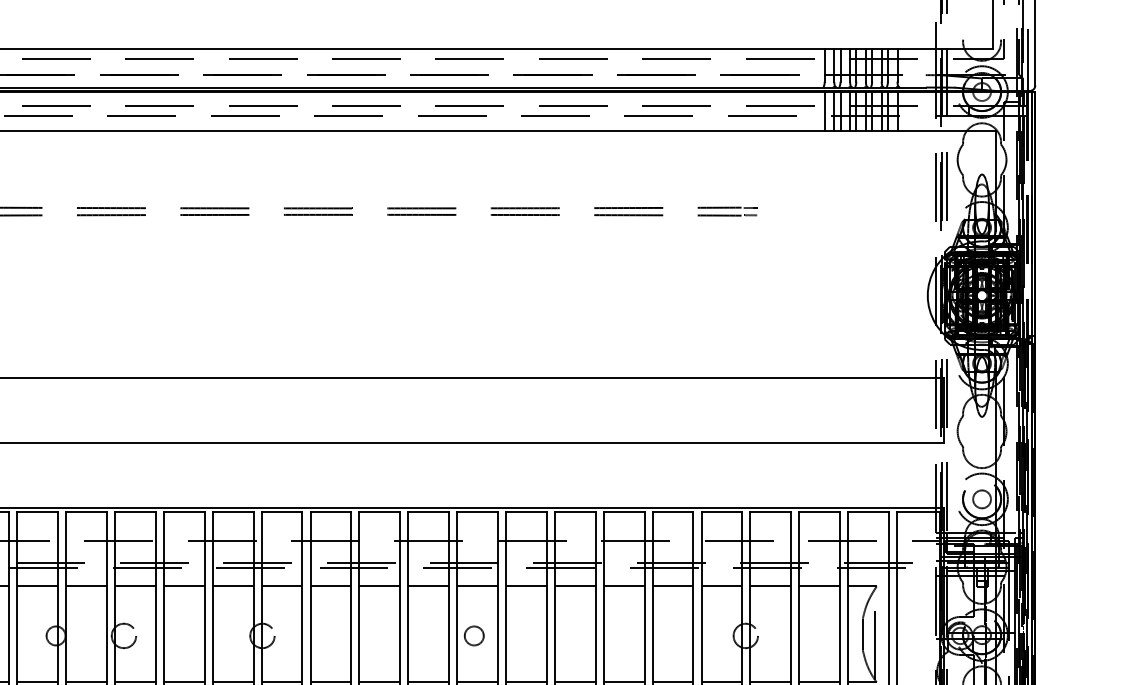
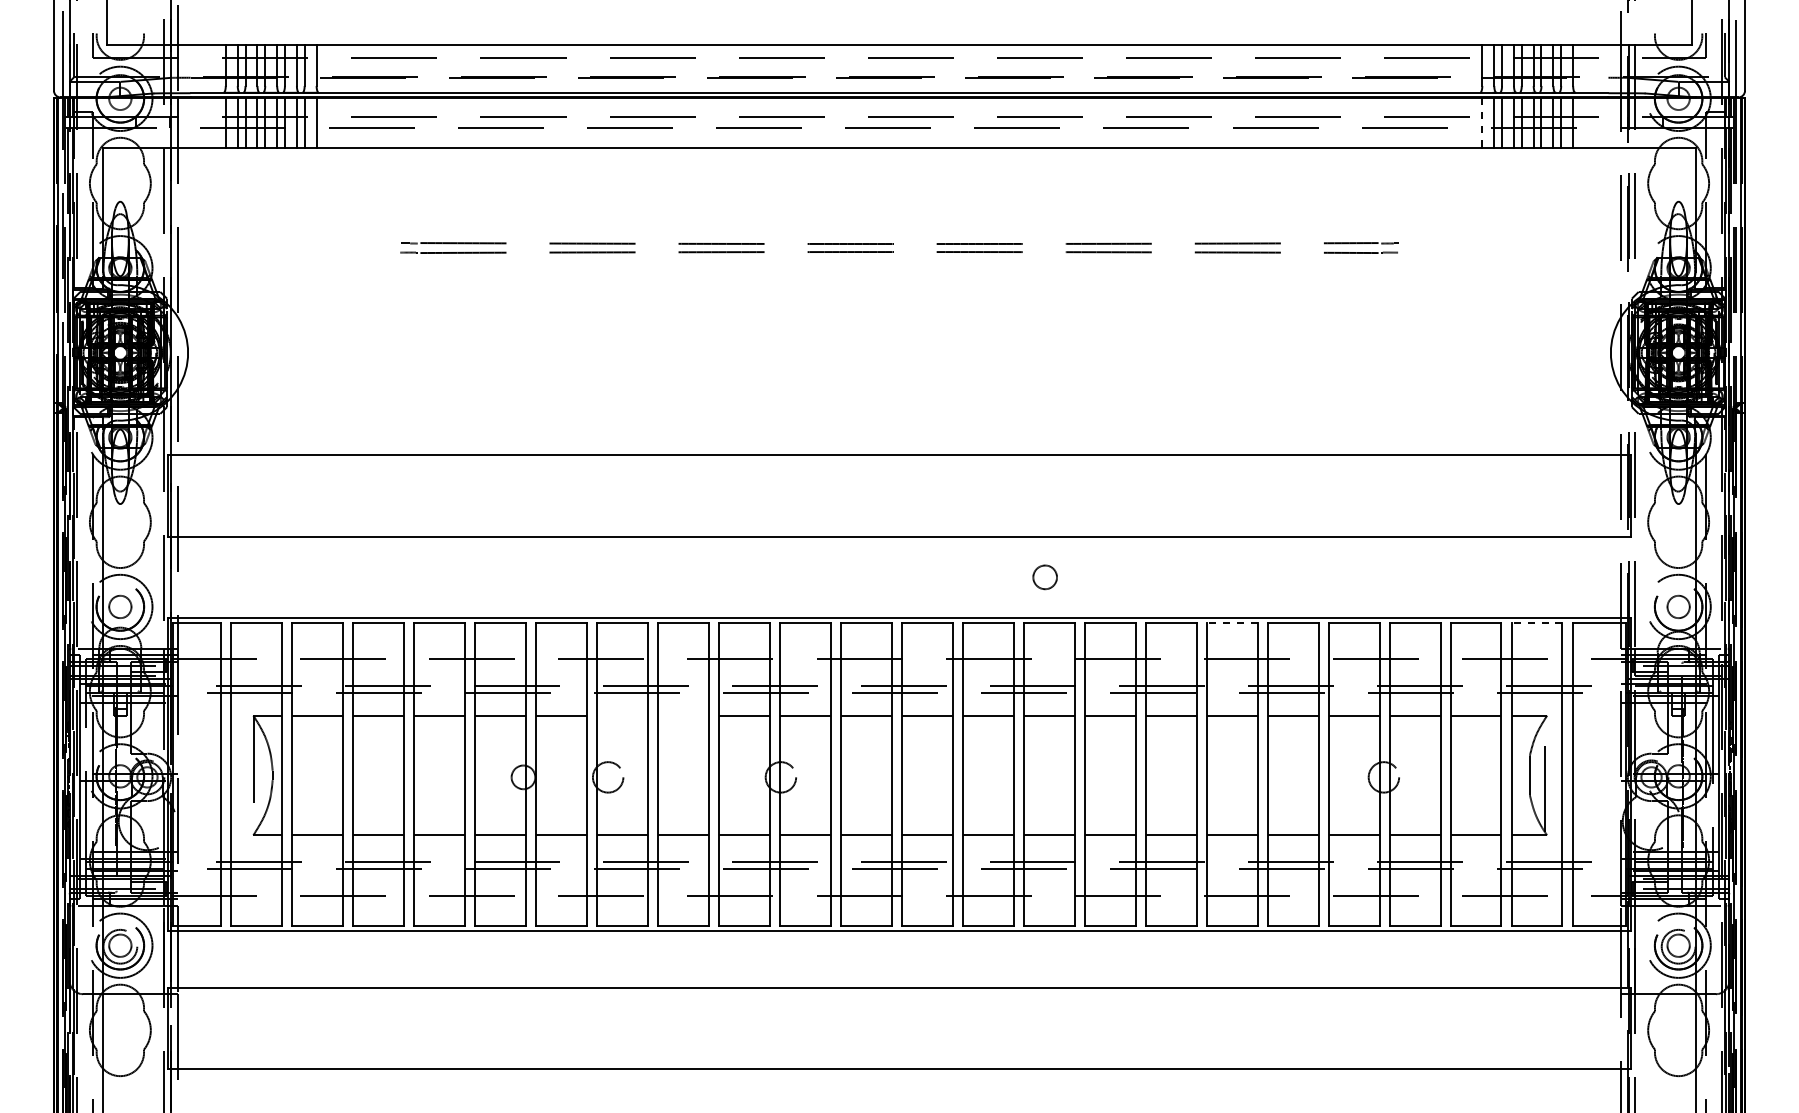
line: (824, 111) -> (1482, 123), solid -> dashed
line: (623, 512) -> (1231, 623), solid -> dashed
line: (868, 512) -> (1536, 623), solid -> dashed
line: (134, 586) -> (621, 715), removed
line: (183, 586) -> (682, 715), removed
circle: (473, 636) -> (1044, 577), moved

